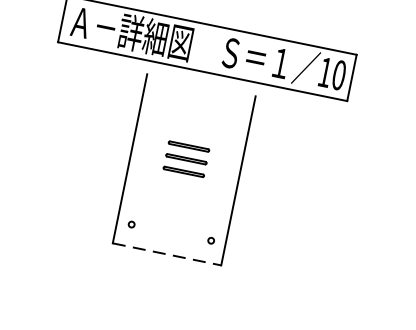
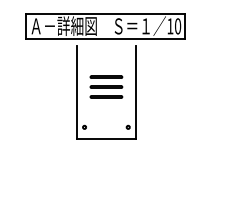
part: (186, 158) -> (106, 86), size x1.43
line: (167, 254) -> (106, 139), dashed -> solid

